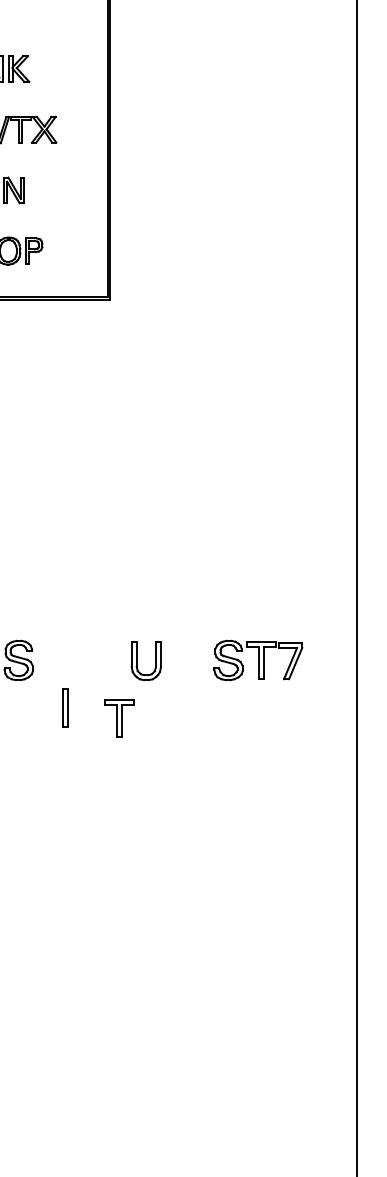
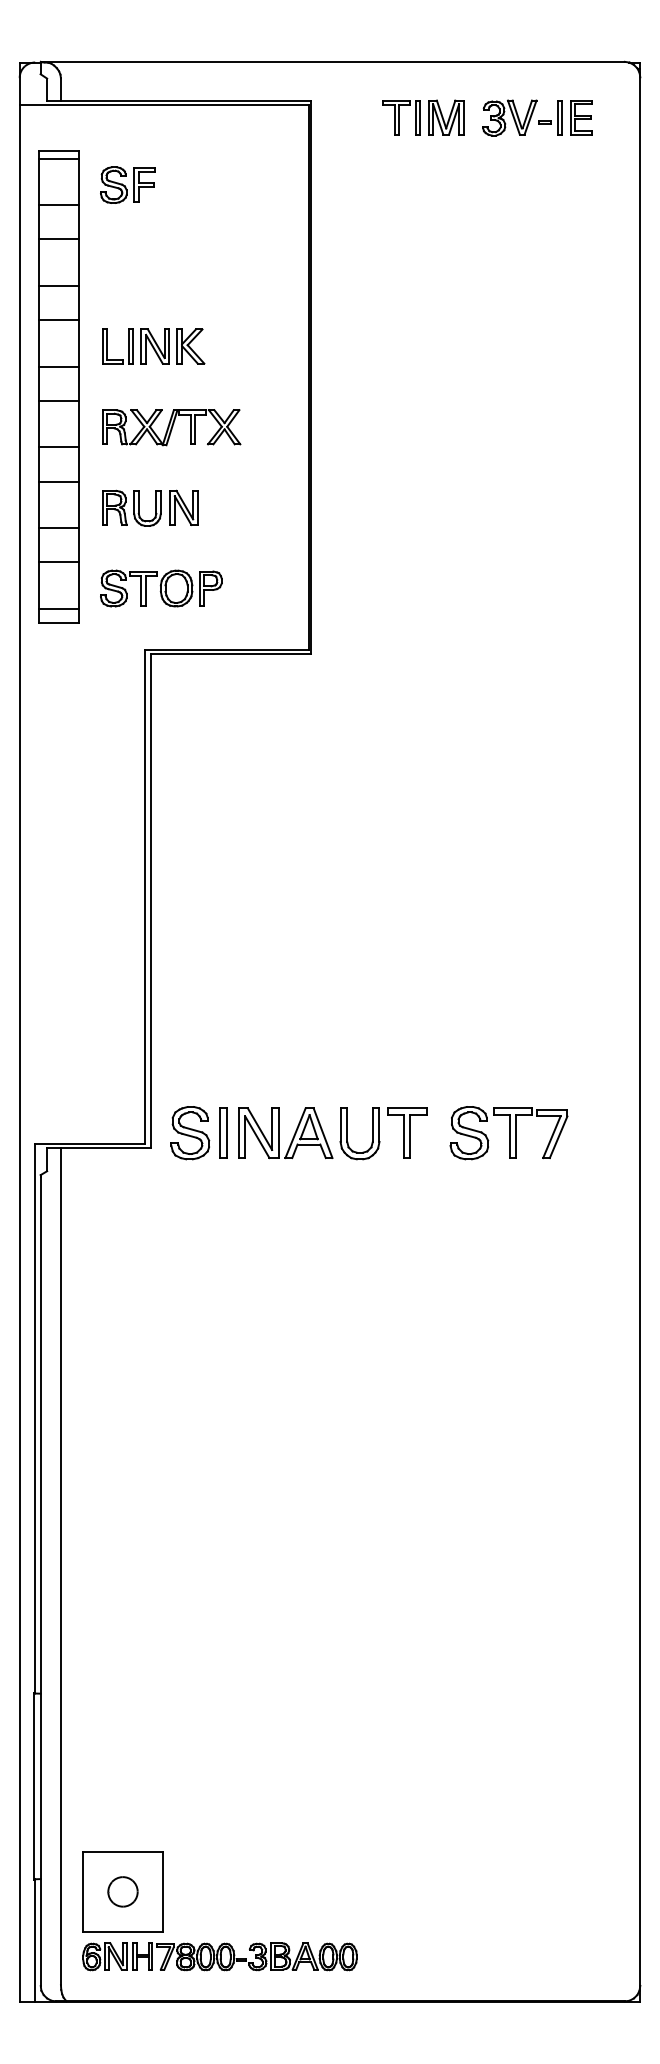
part: (90, 660) -> (285, 1133), added
part: (65, 707) -> (223, 1132), moved
part: (119, 717) -> (407, 1132), moved

